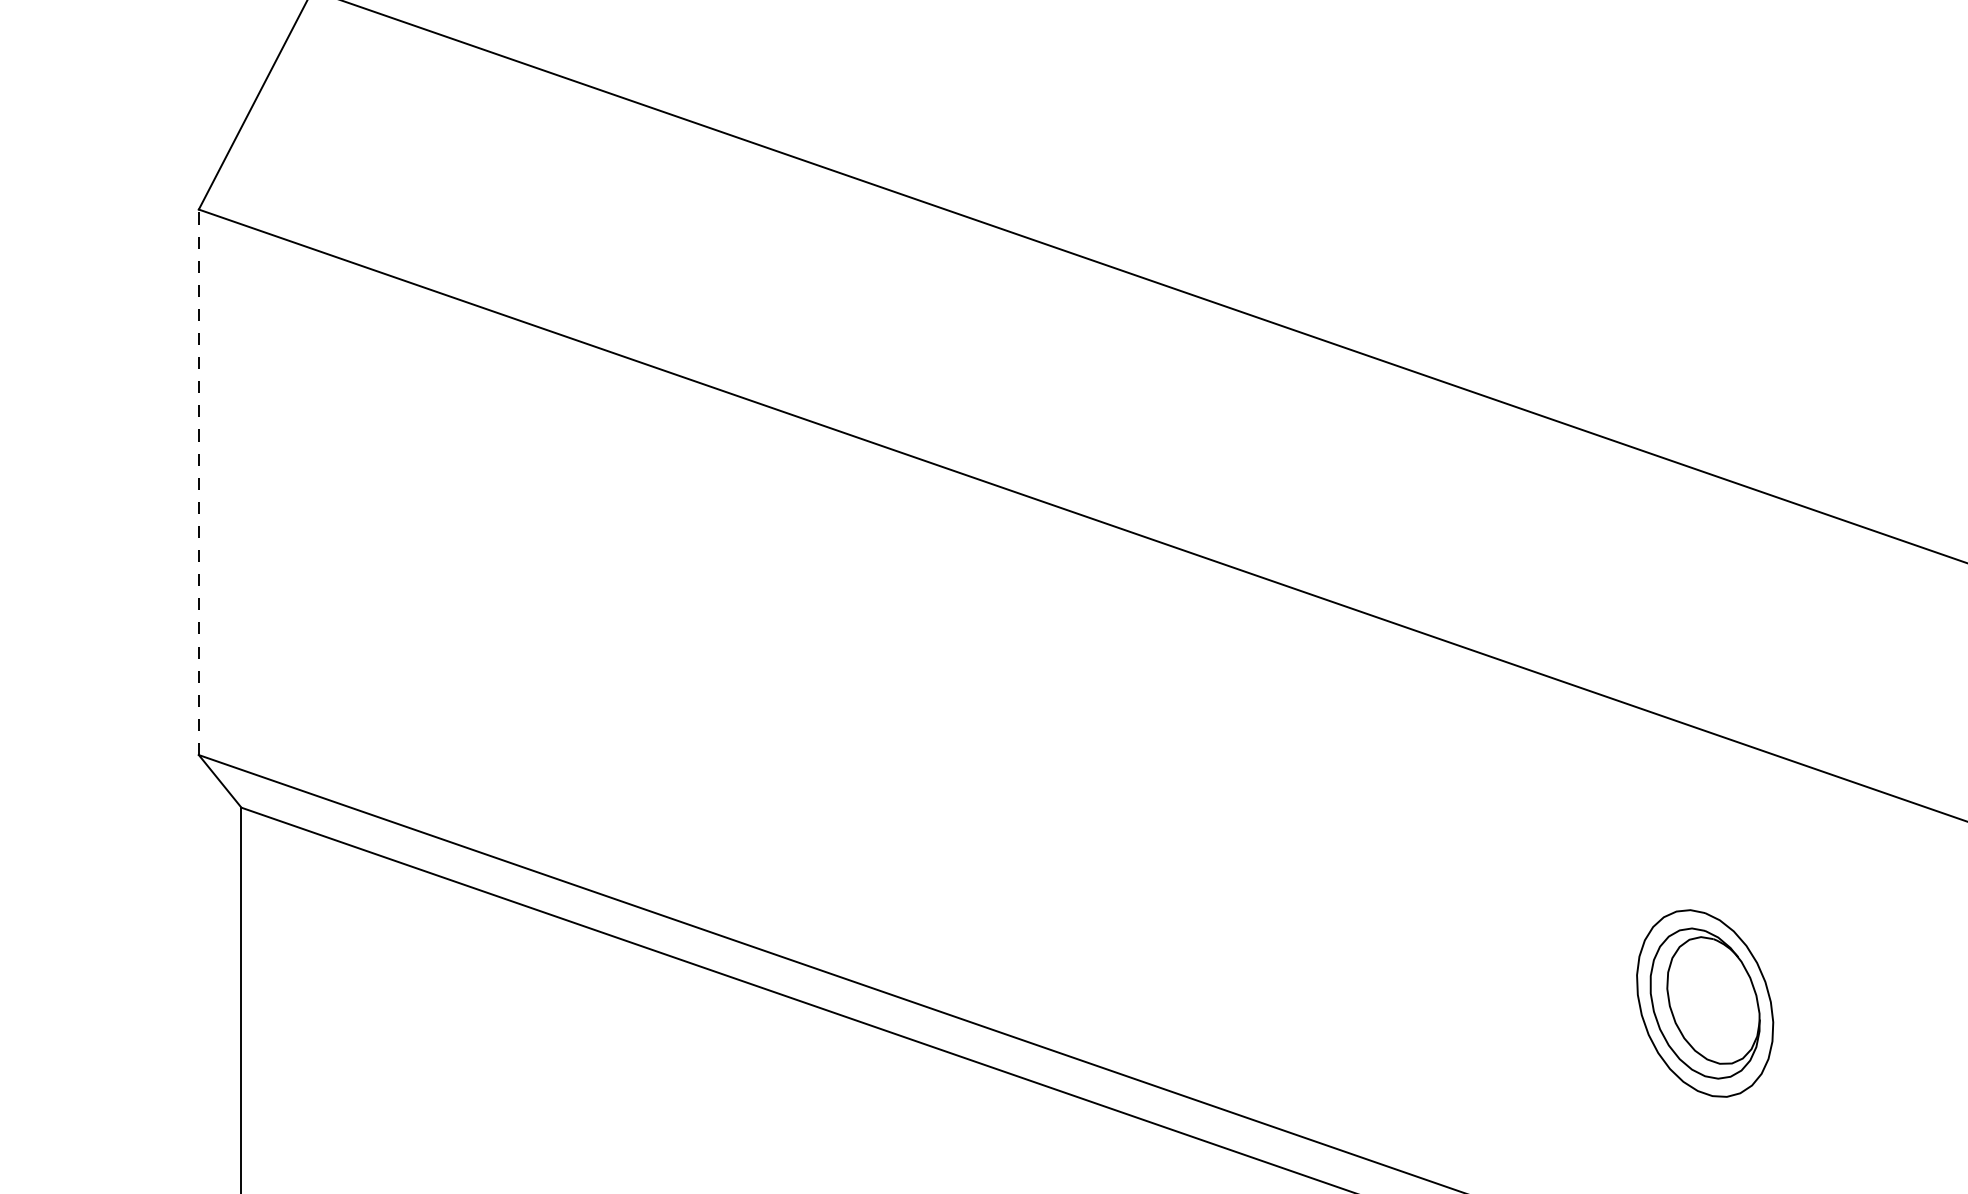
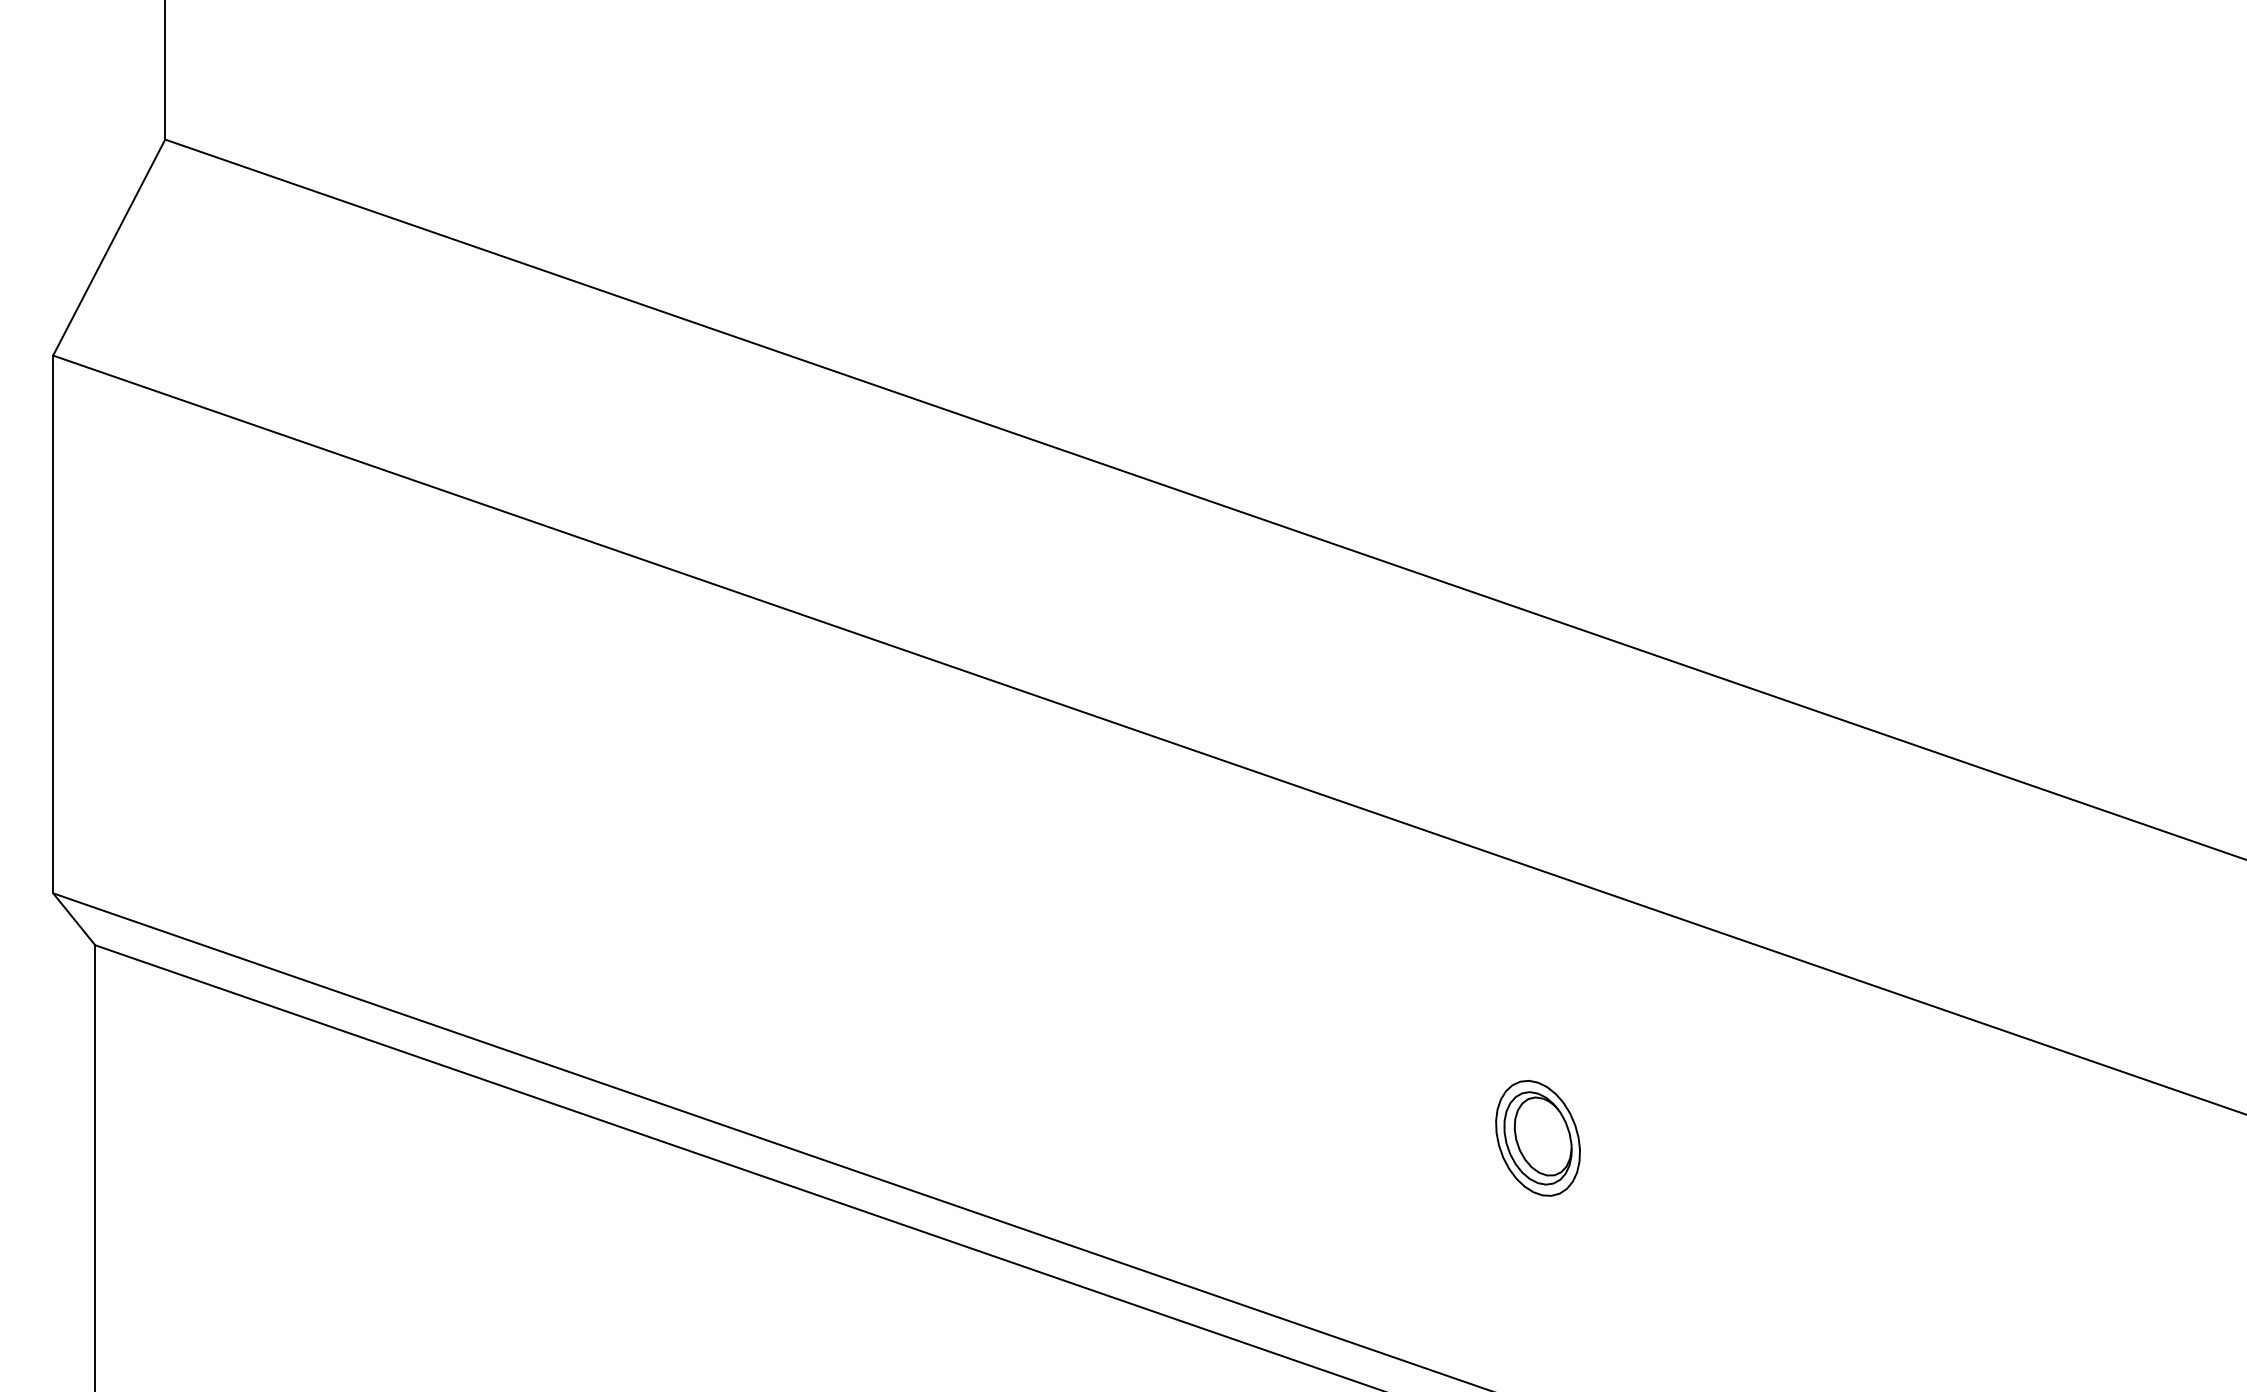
line: (199, 482) -> (53, 624), dashed -> solid
part: (1704, 1003) -> (1537, 1138), size x0.62

